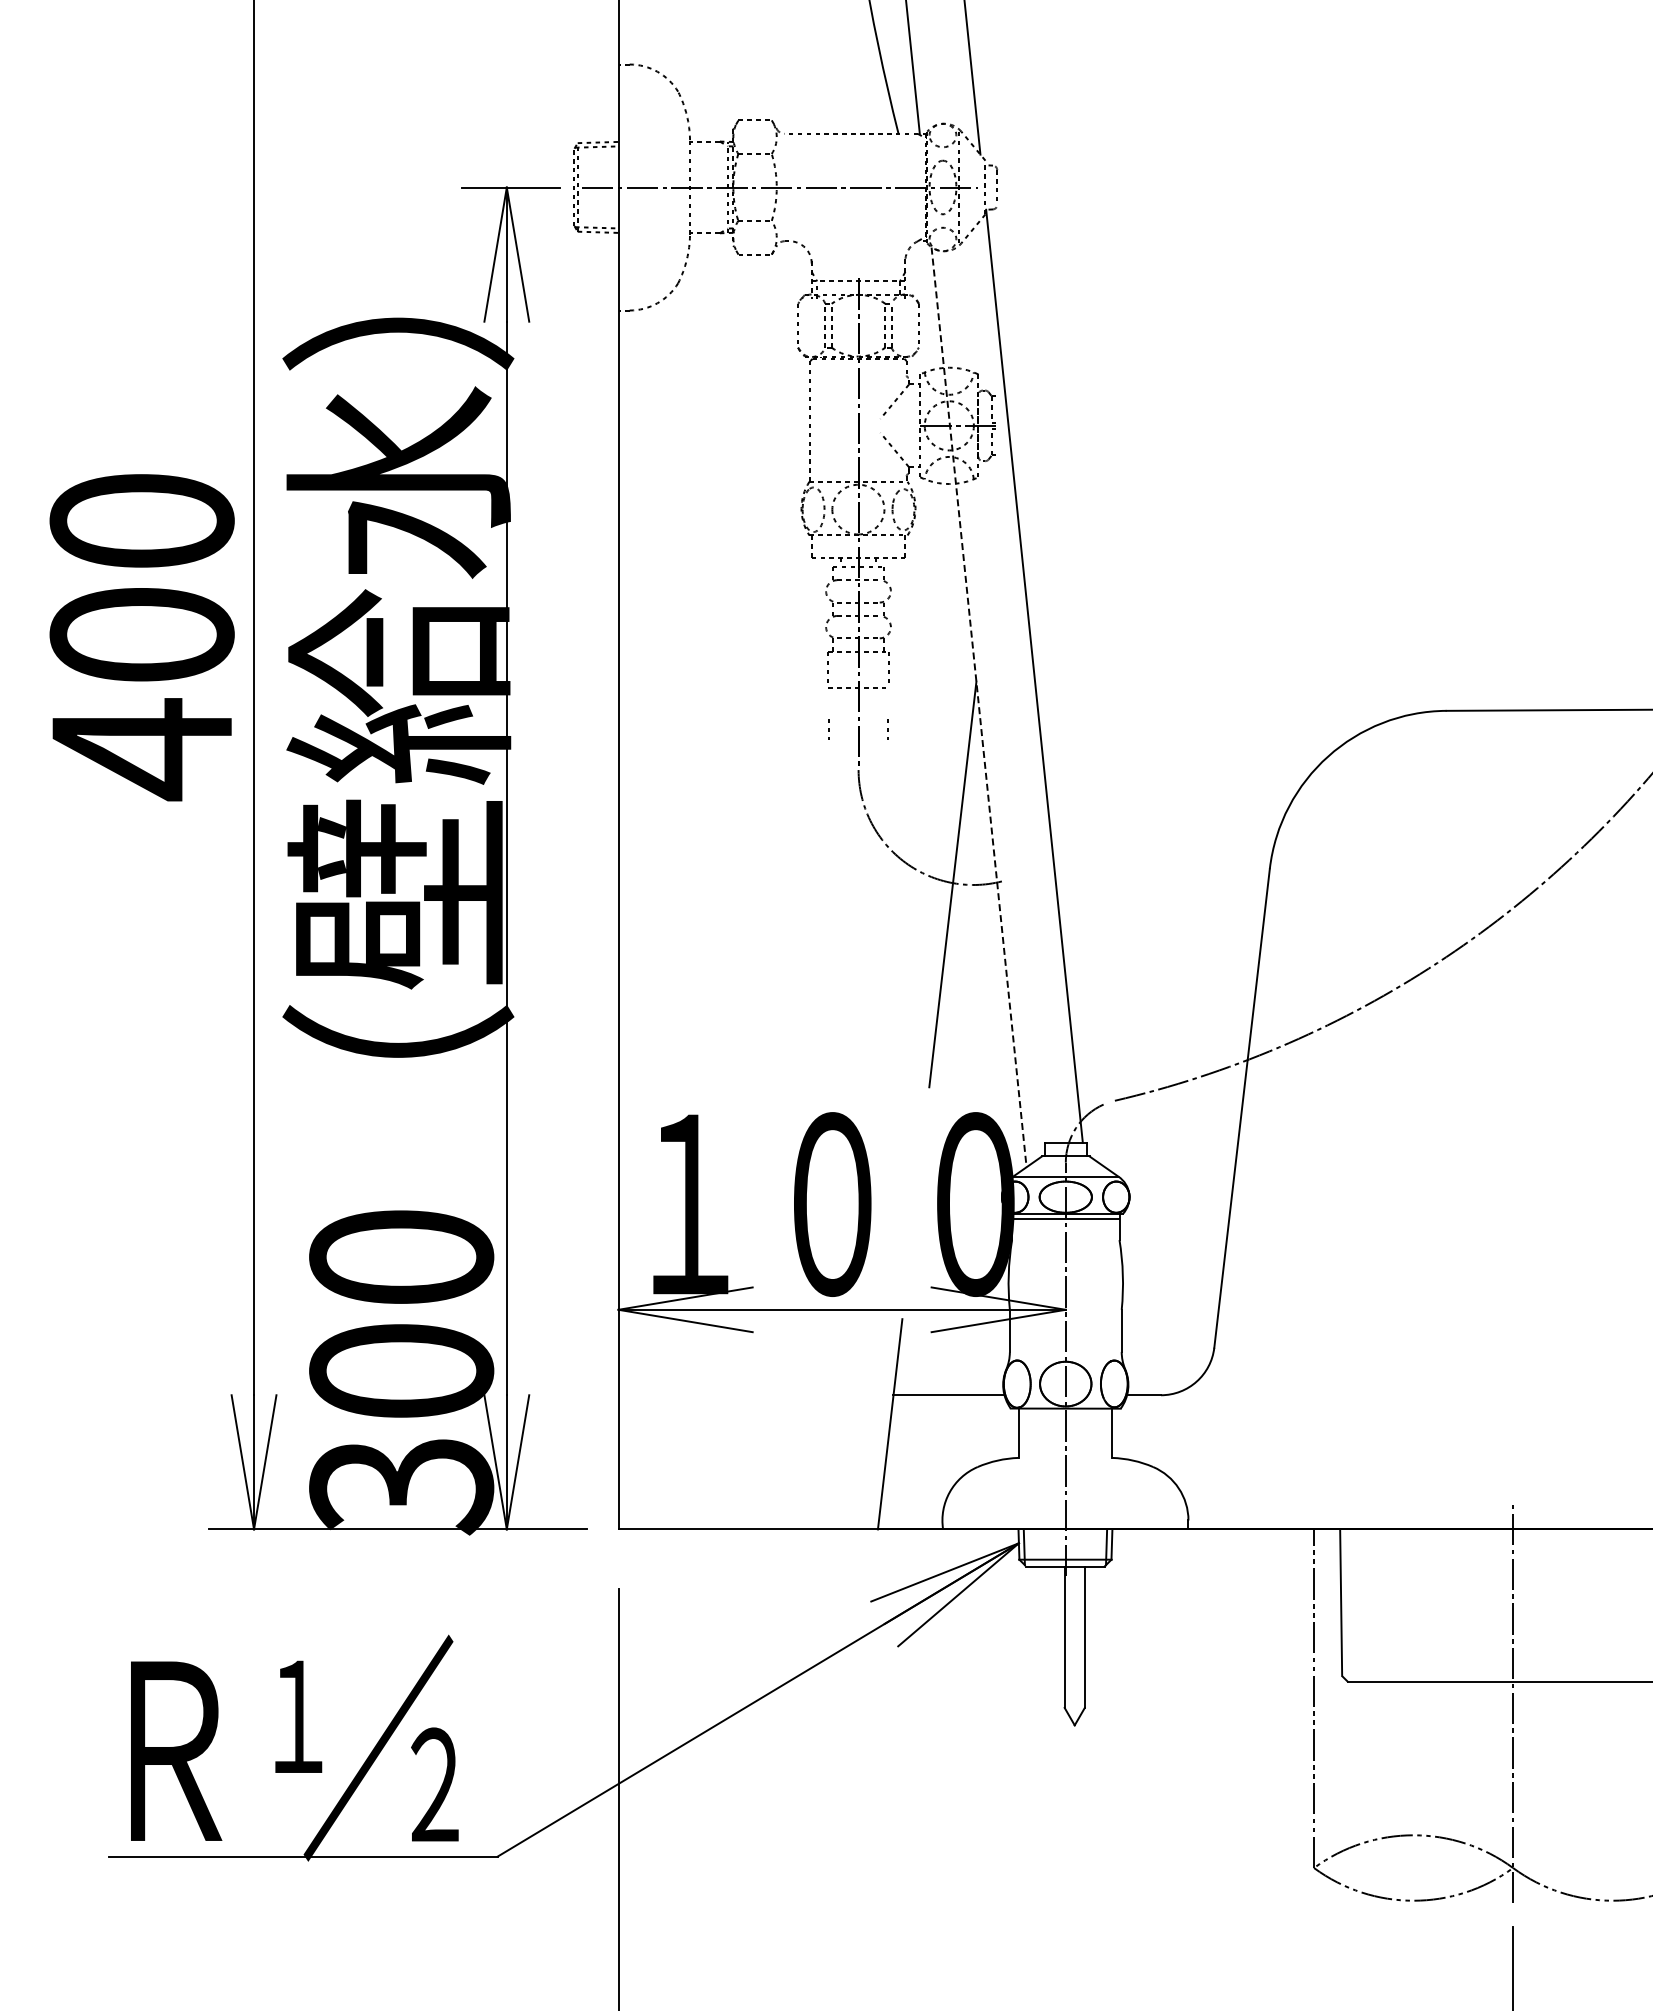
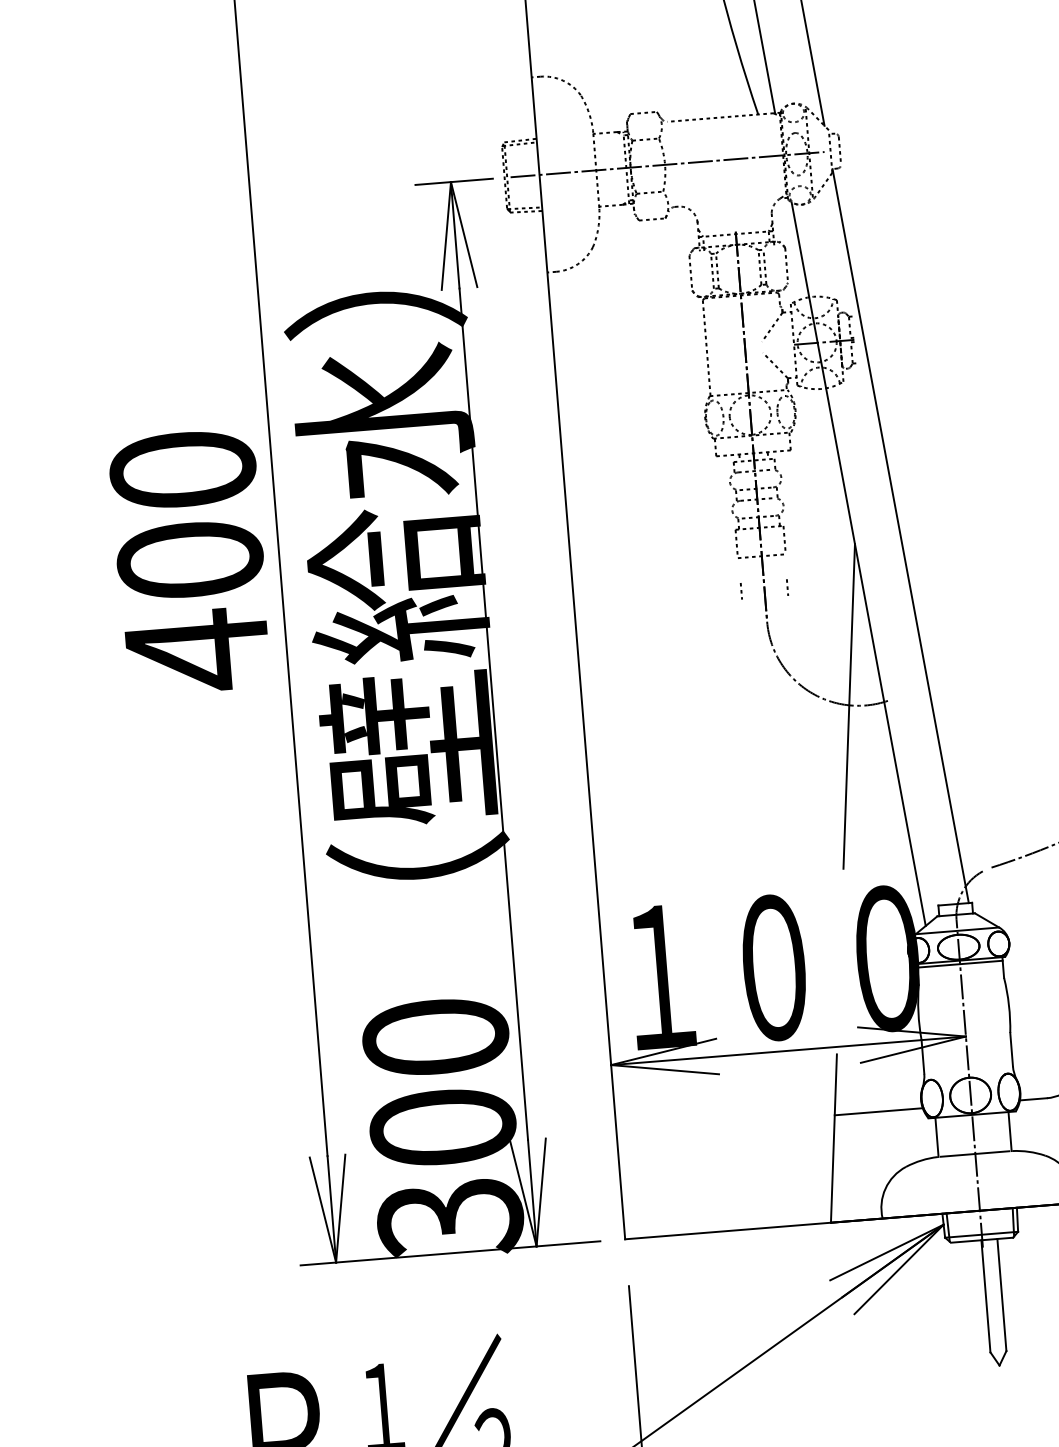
line: (979, 707) -> (859, 564), dashed -> solid
line: (1065, 1457) -> (975, 1153), added

